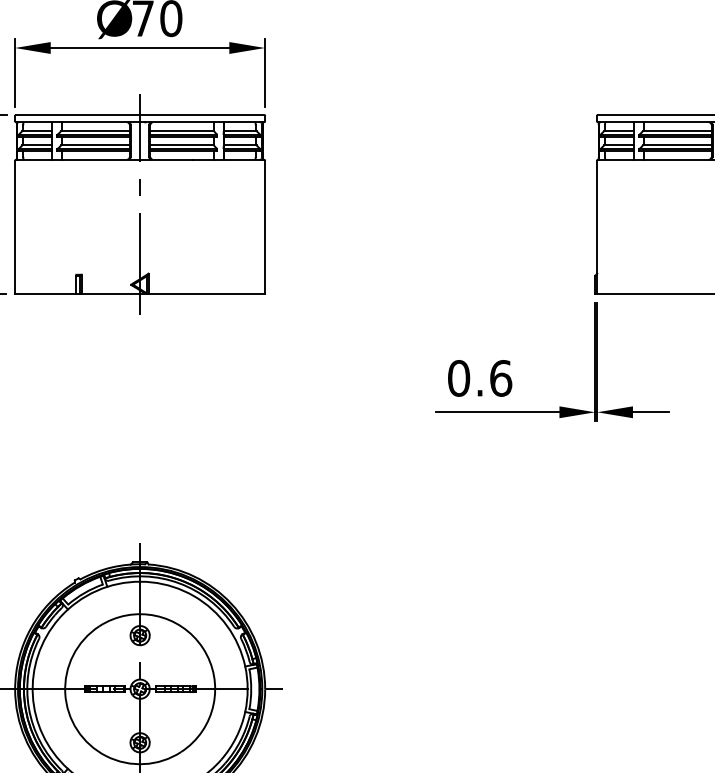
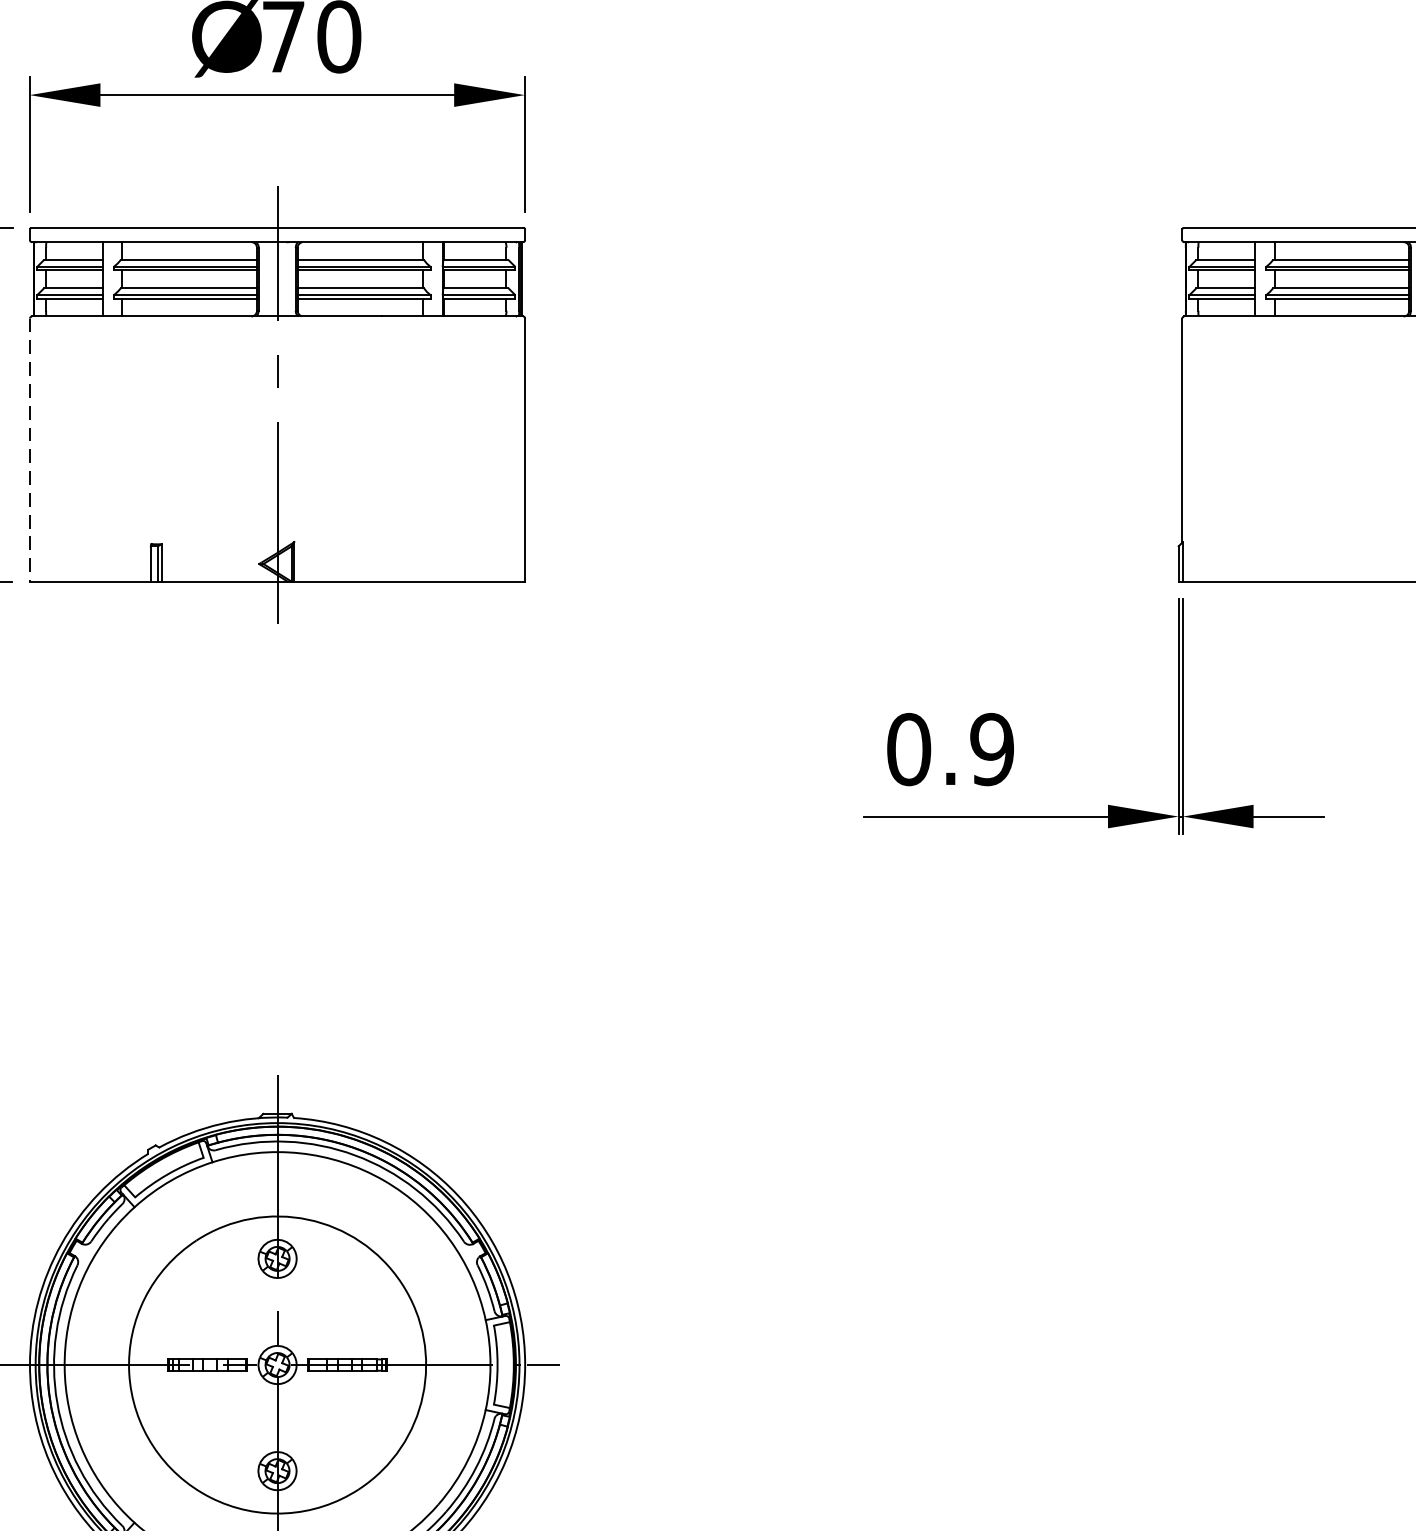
line: (15, 227) -> (30, 450), solid -> dashed
text: (501, 378) -> (993, 749), 0.6 -> 0.9

